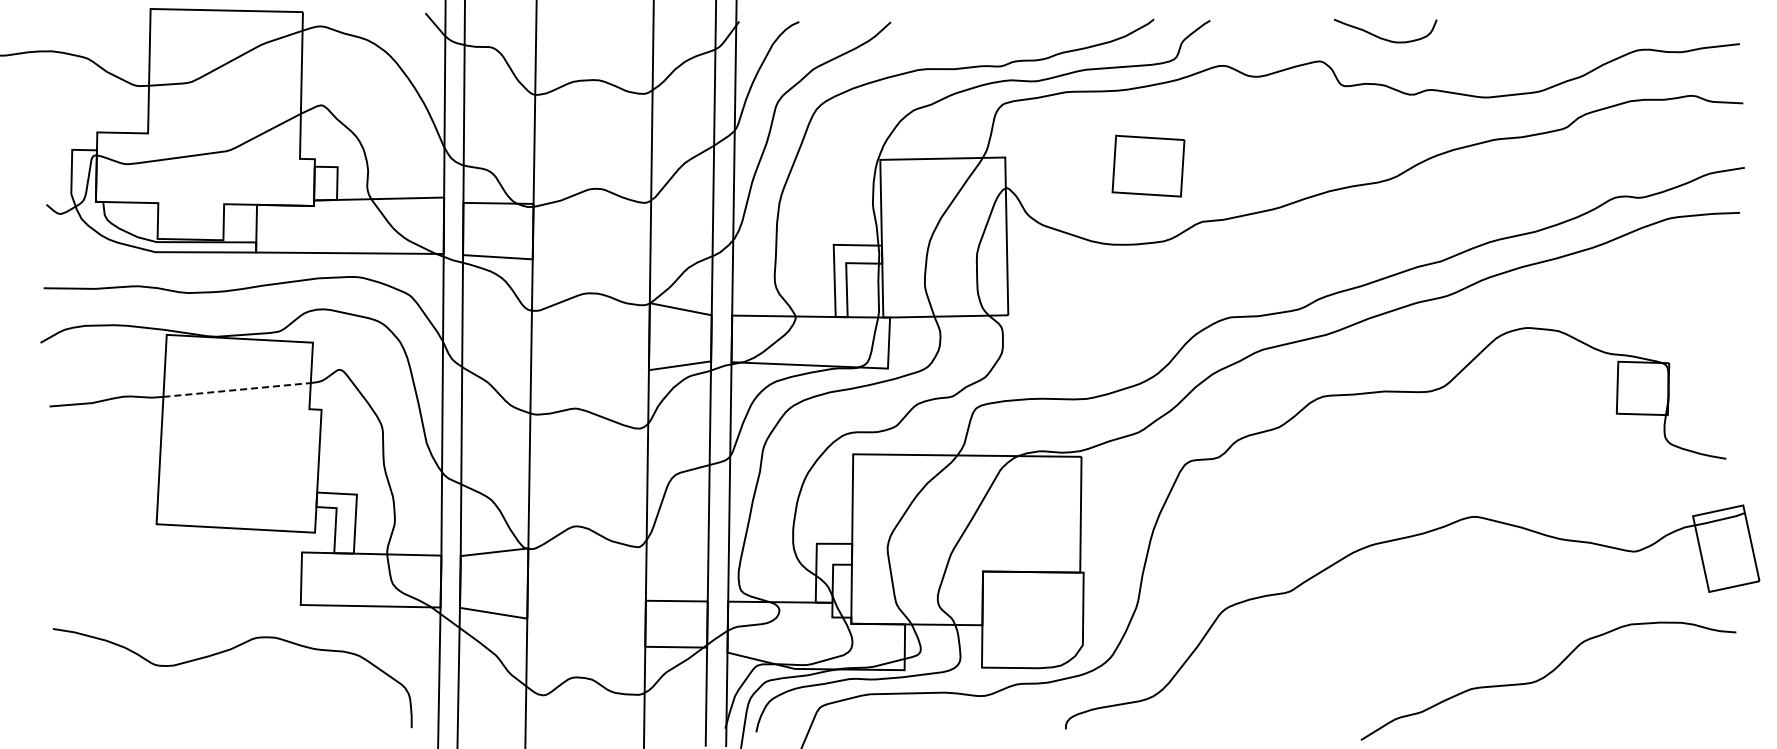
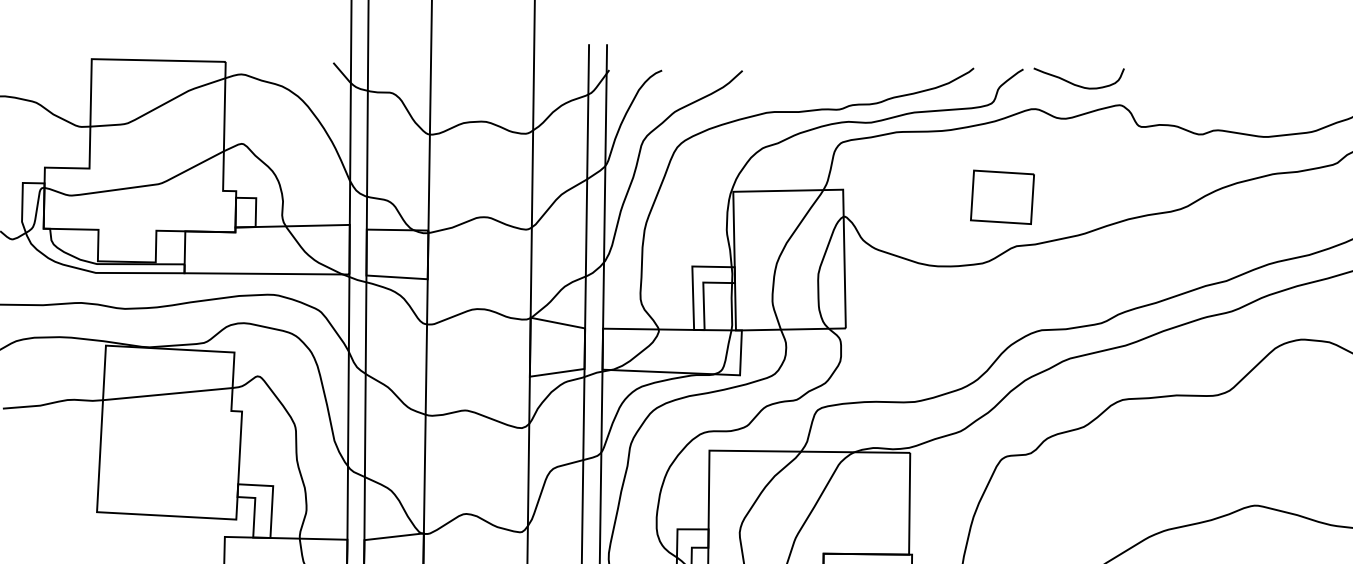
curve: (1382, 37) -> (1076, 84), moved
part: (1148, 165) -> (1002, 196), moved
line: (237, 389) -> (168, 393), dashed -> solid

